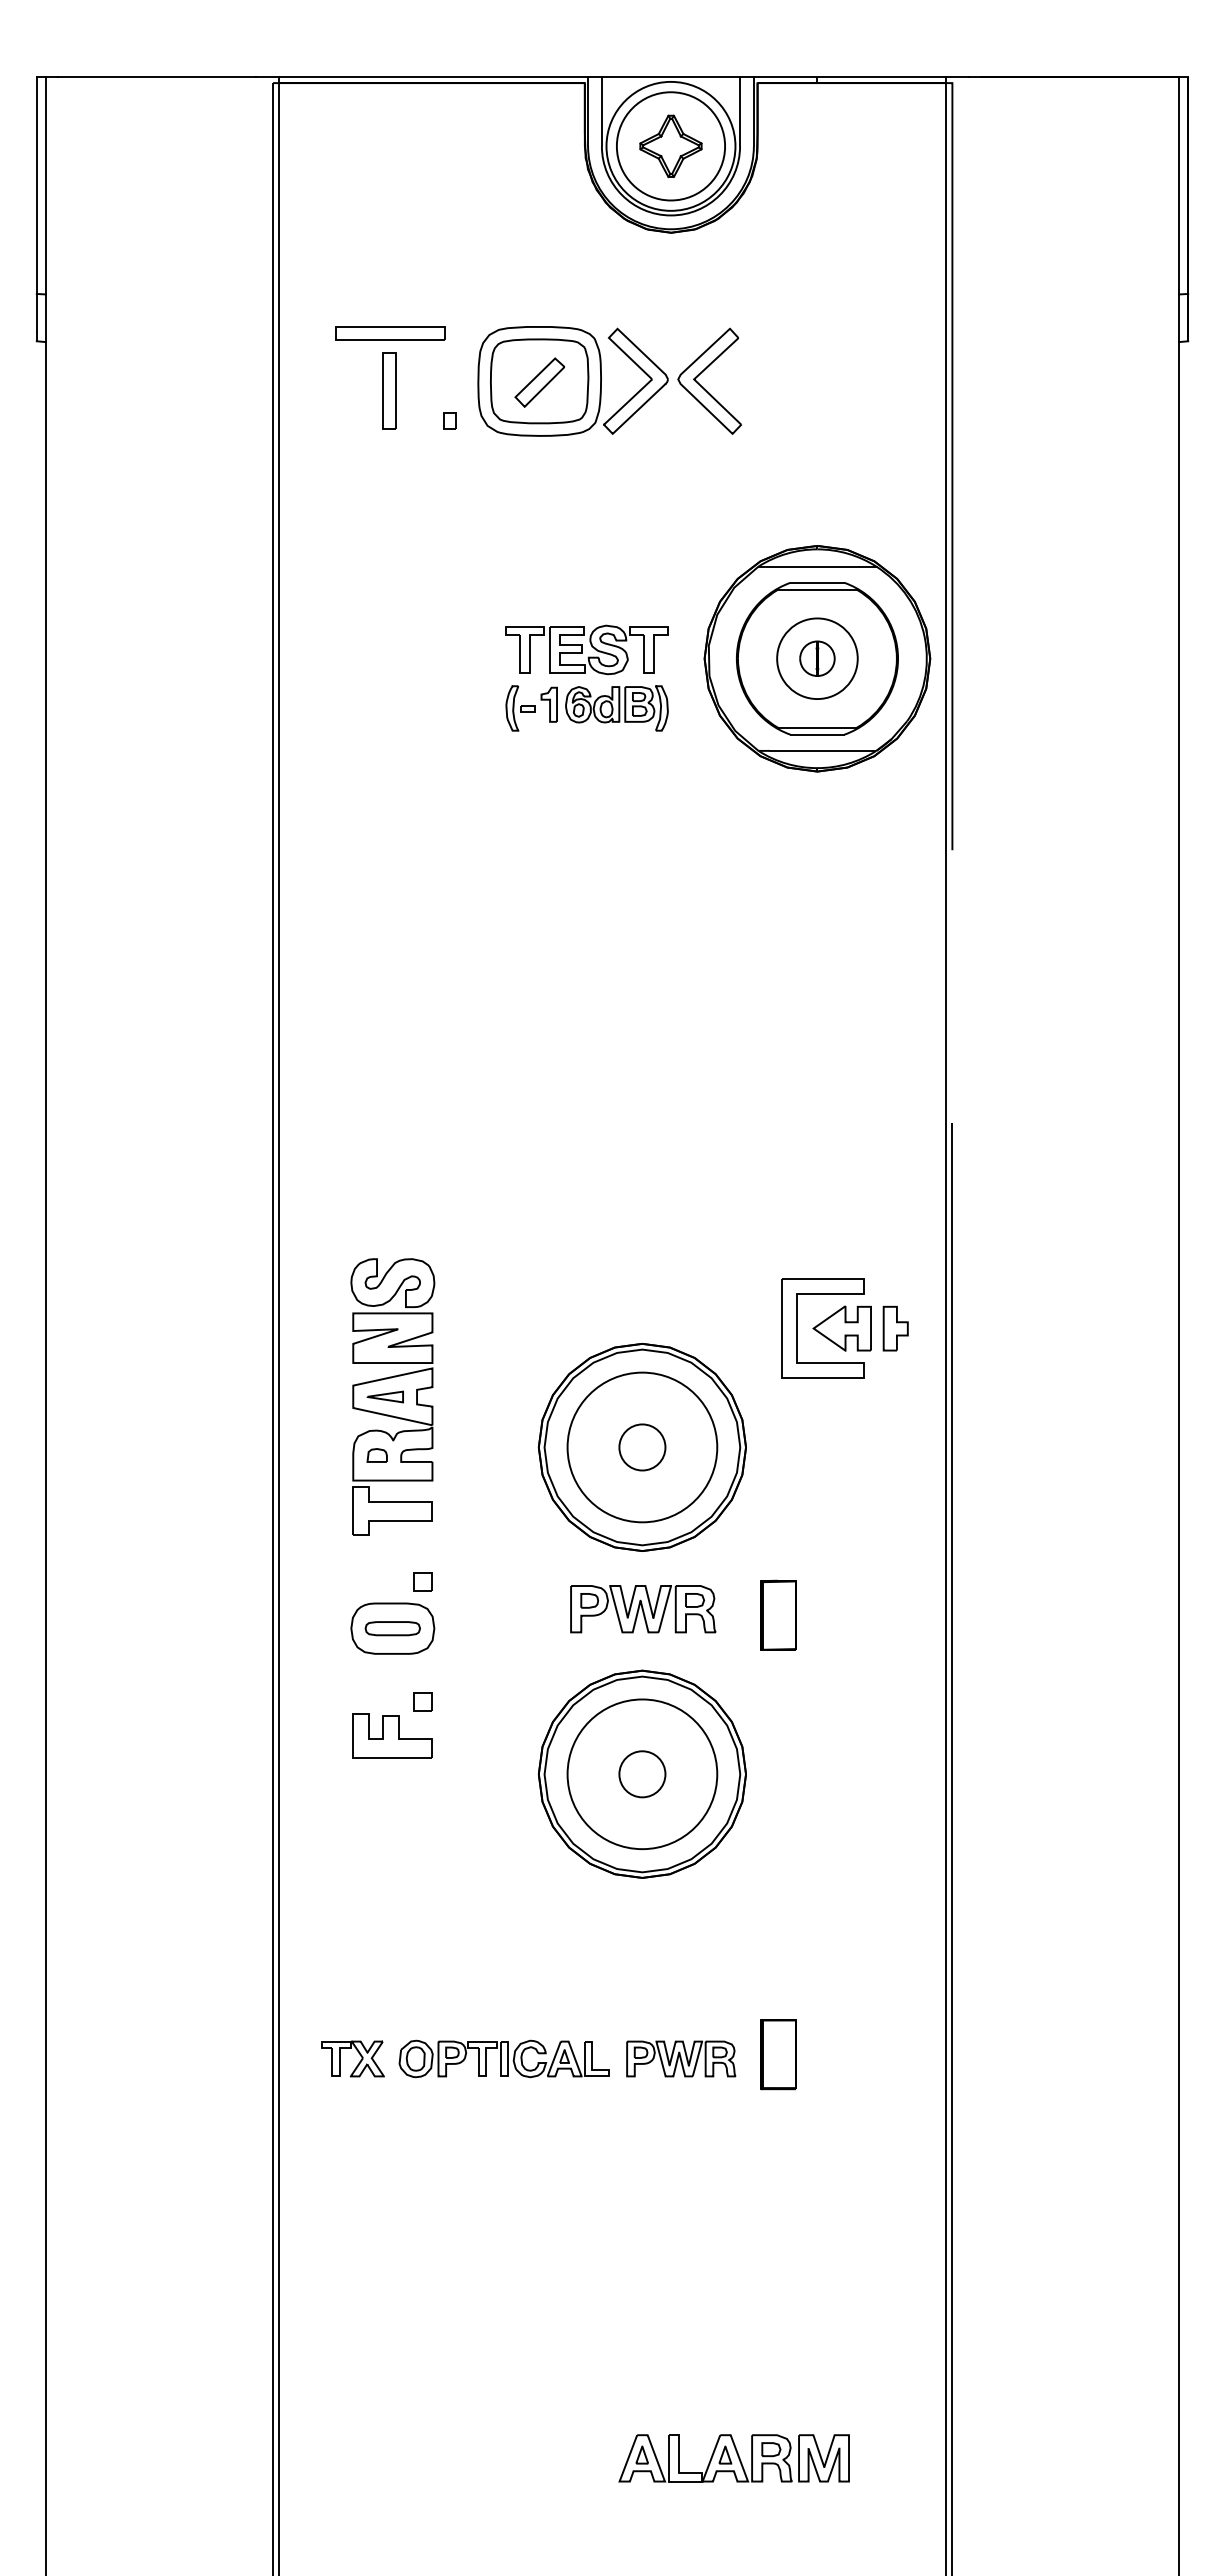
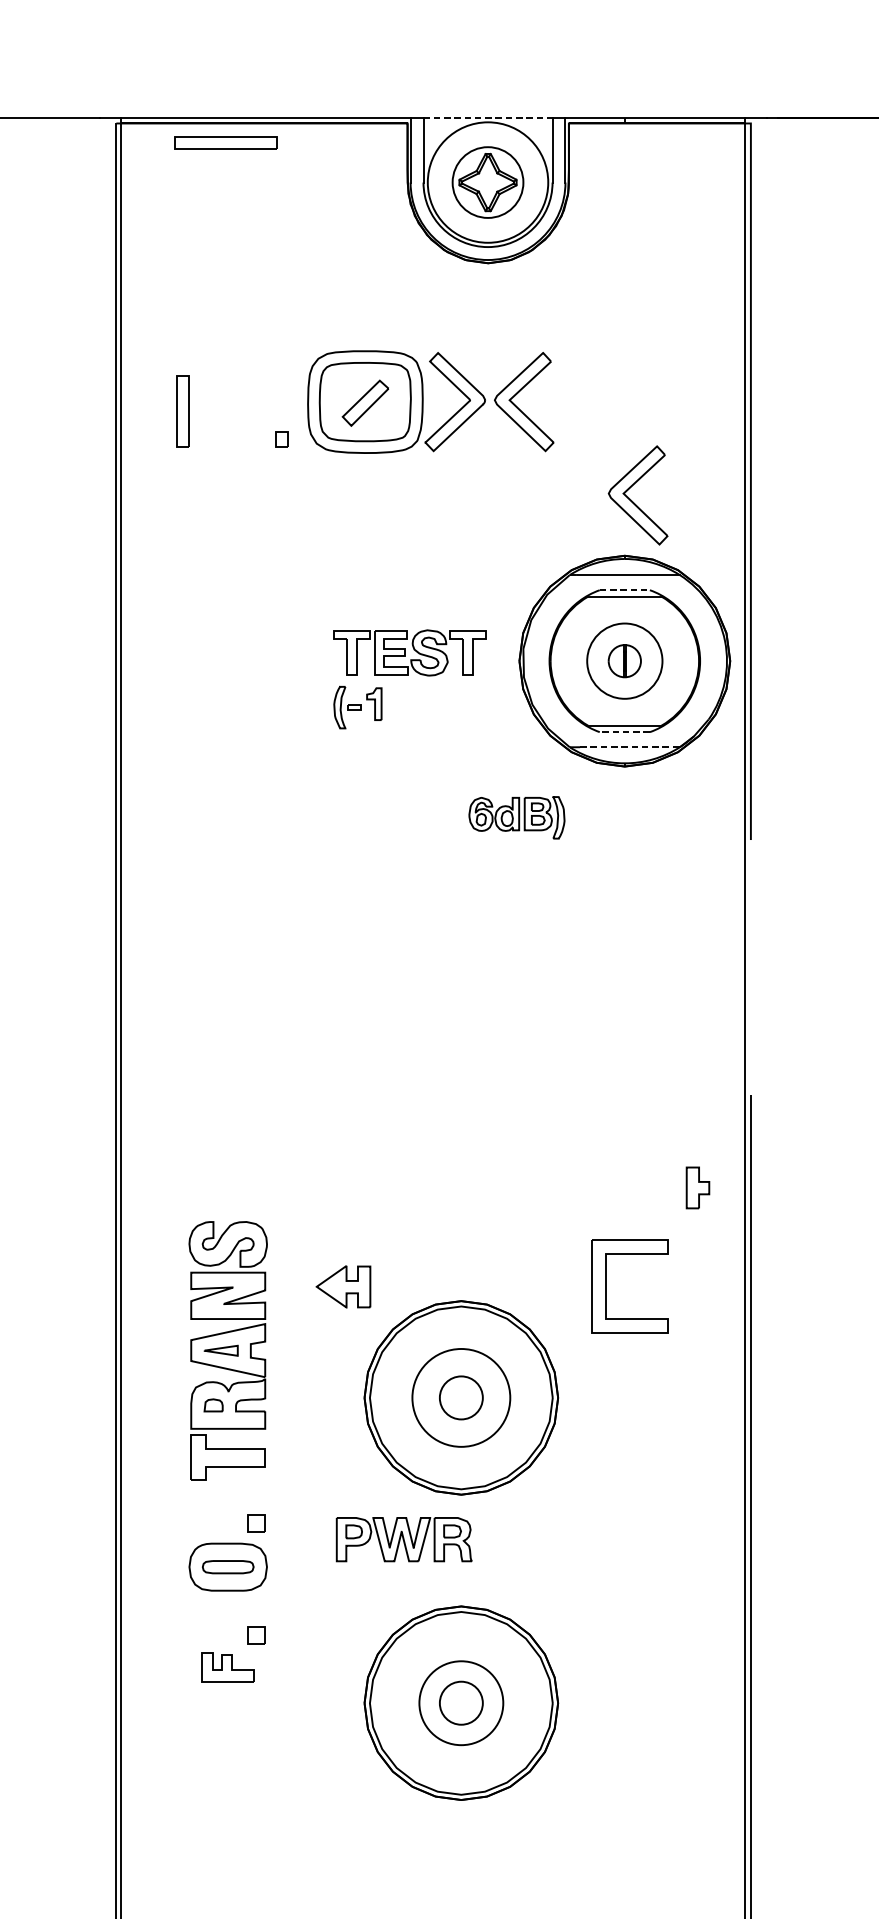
line: (671, 77) -> (488, 118), solid -> dashed
circle: (670, 146) -> (487, 182), size x0.7
part: (390, 333) -> (226, 143), moved
part: (389, 390) -> (183, 410), moved
part: (827, 488) -> (634, 502), added
line: (817, 582) -> (624, 589), solid -> dashed
part: (616, 708) -> (516, 817), moved
line: (817, 734) -> (624, 731), solid -> dashed
line: (821, 750) -> (628, 746), solid -> dashed
part: (841, 1328) -> (342, 1286), moved
part: (895, 1328) -> (697, 1187), moved
circle: (642, 1447) -> (461, 1397), size x0.7
part: (643, 1609) -> (404, 1539), moved
part: (778, 1614) -> (588, 1553), removed
part: (392, 1735) -> (227, 1666), size x0.7
circle: (642, 1774) -> (461, 1703), size x0.6

